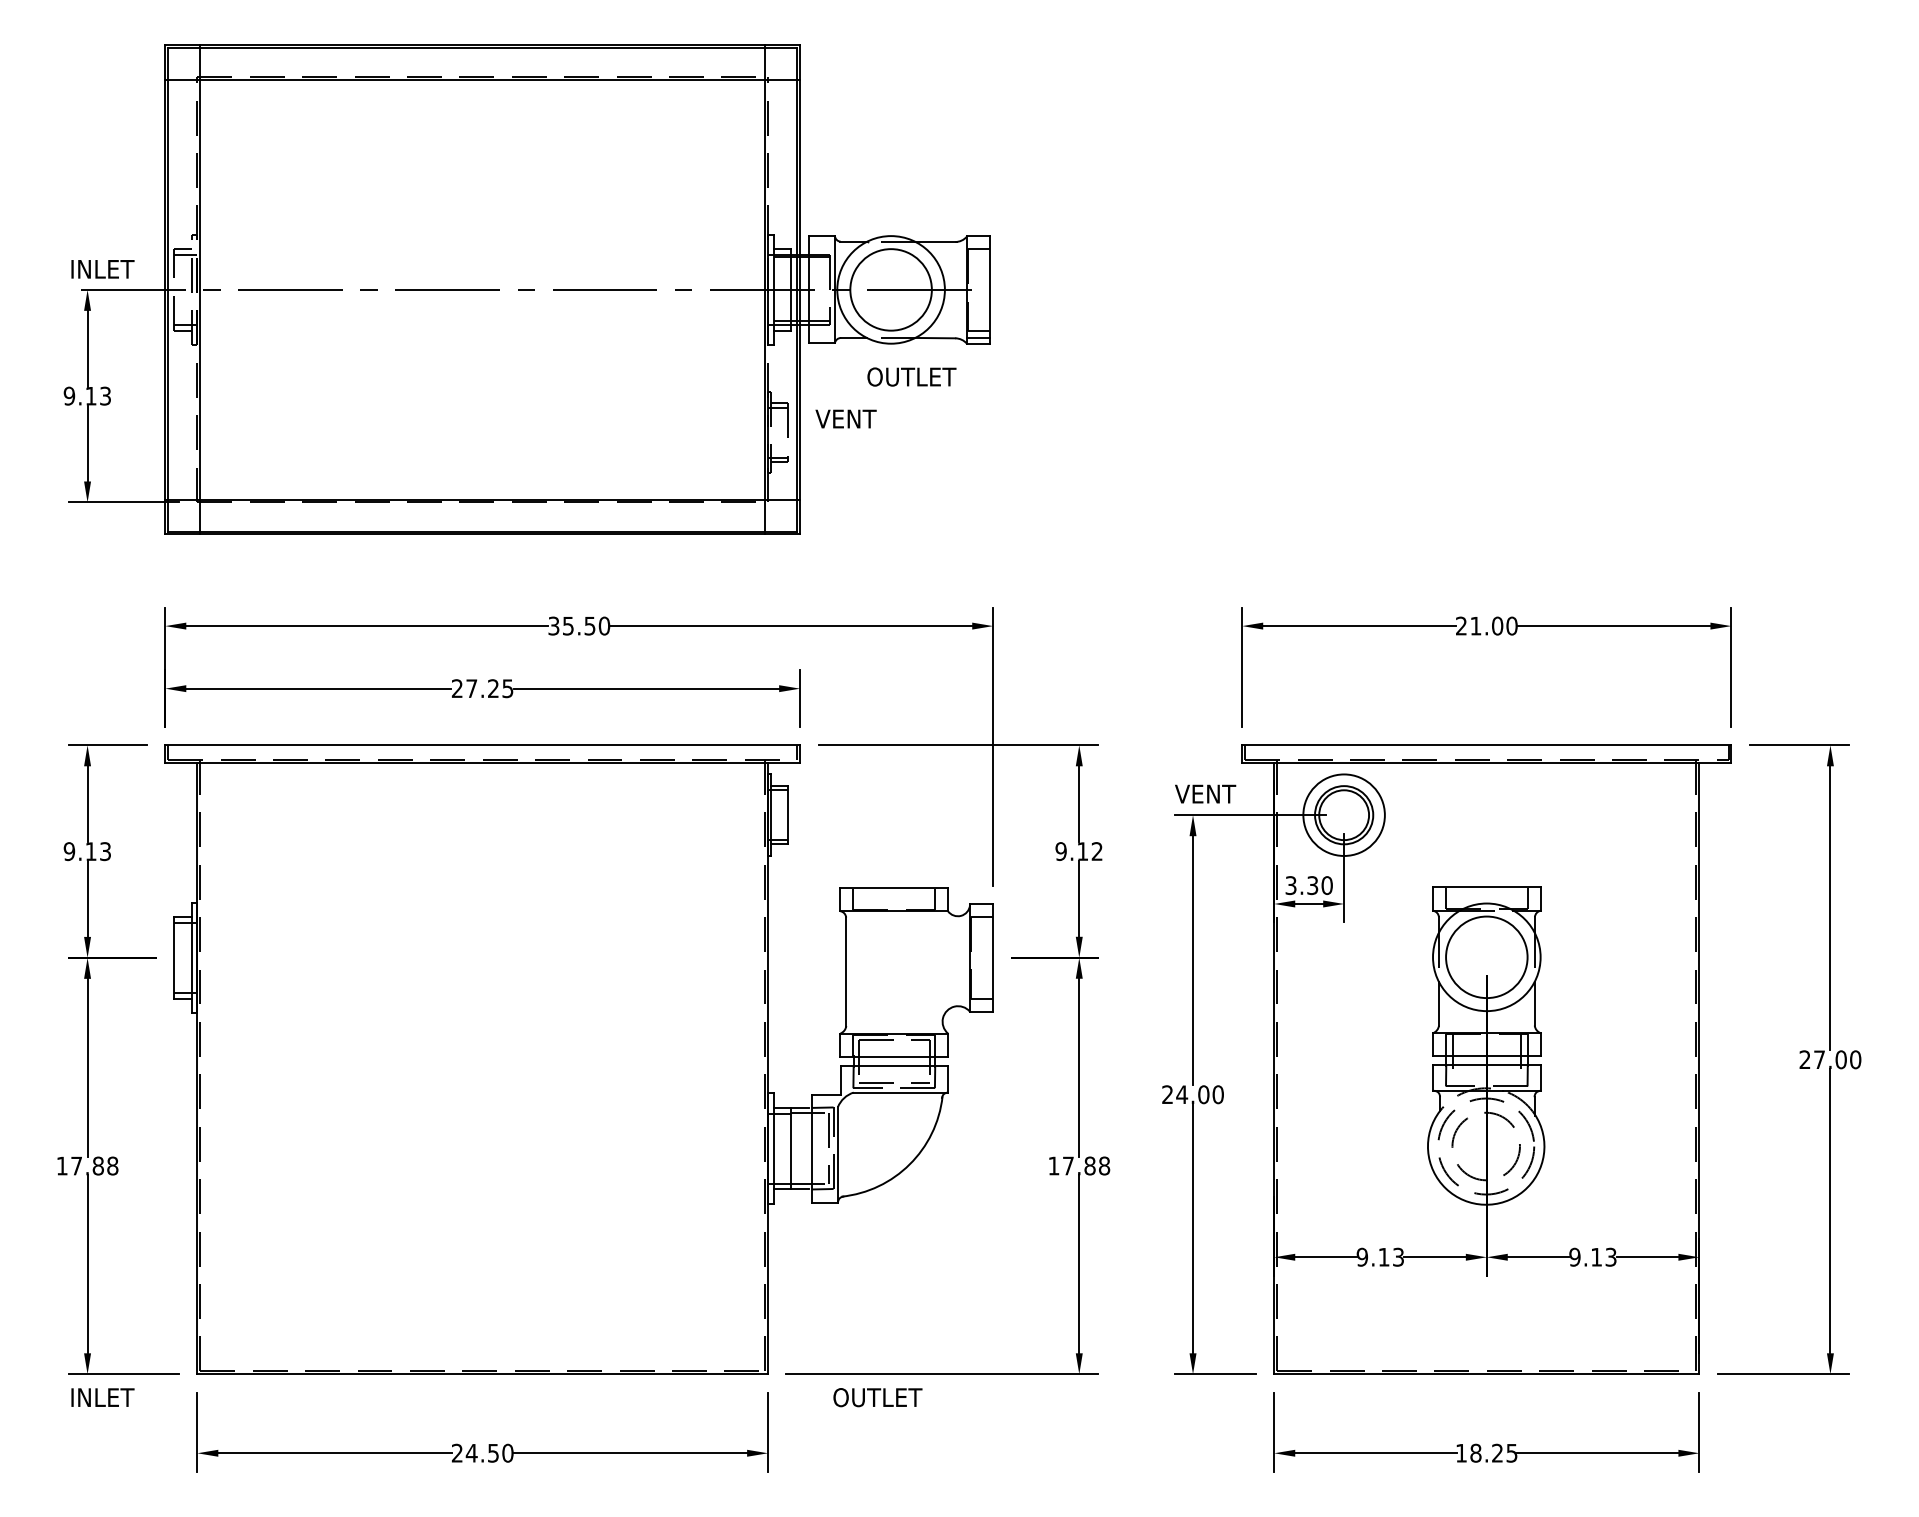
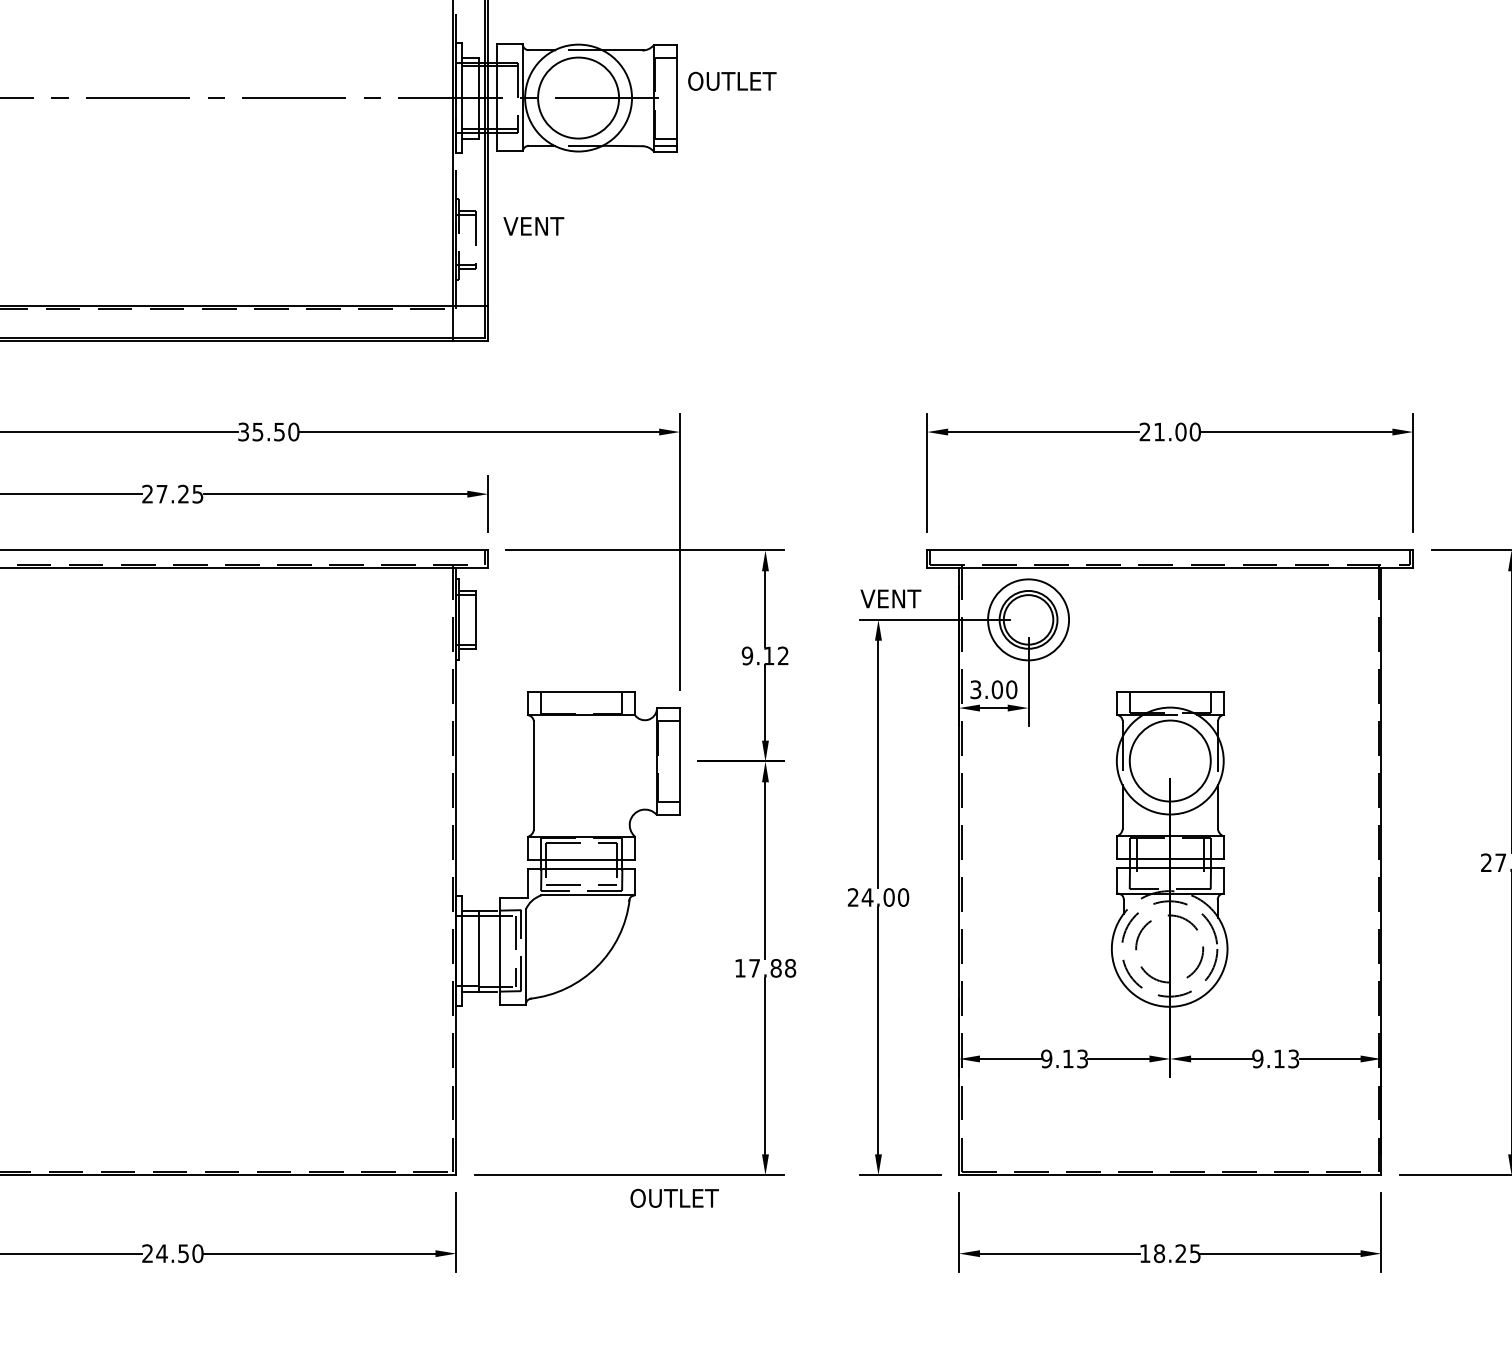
text: (911, 376) -> (731, 80), moved
text: (1312, 885) -> (997, 689), 3.30 -> 3.00
text: (877, 1397) -> (674, 1198), moved

